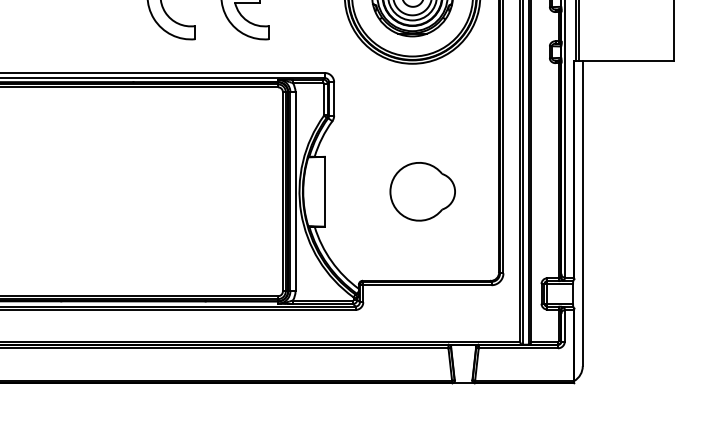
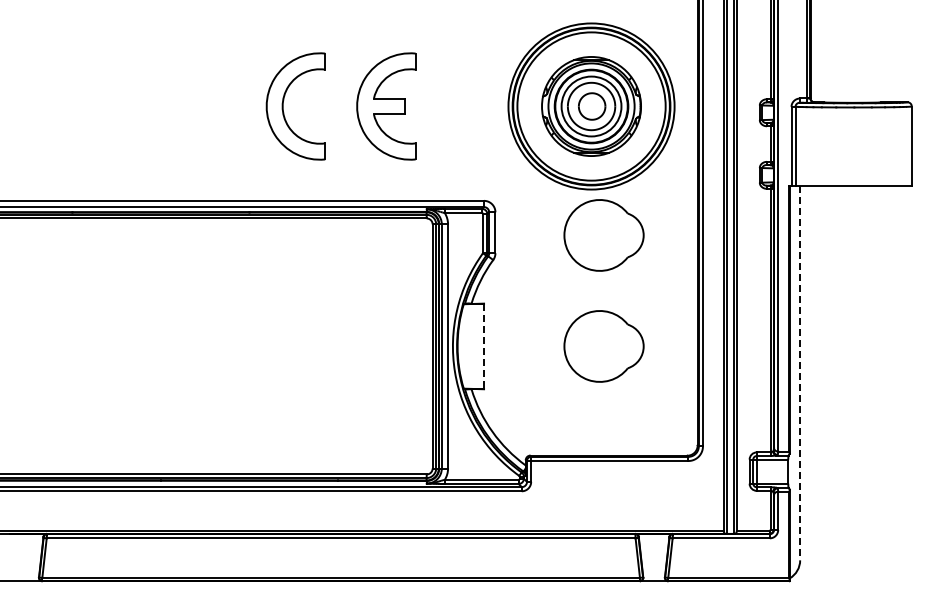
part: (422, 101) -> (603, 235), added
line: (325, 191) -> (484, 346), solid -> dashed
line: (583, 213) -> (800, 373), solid -> dashed

